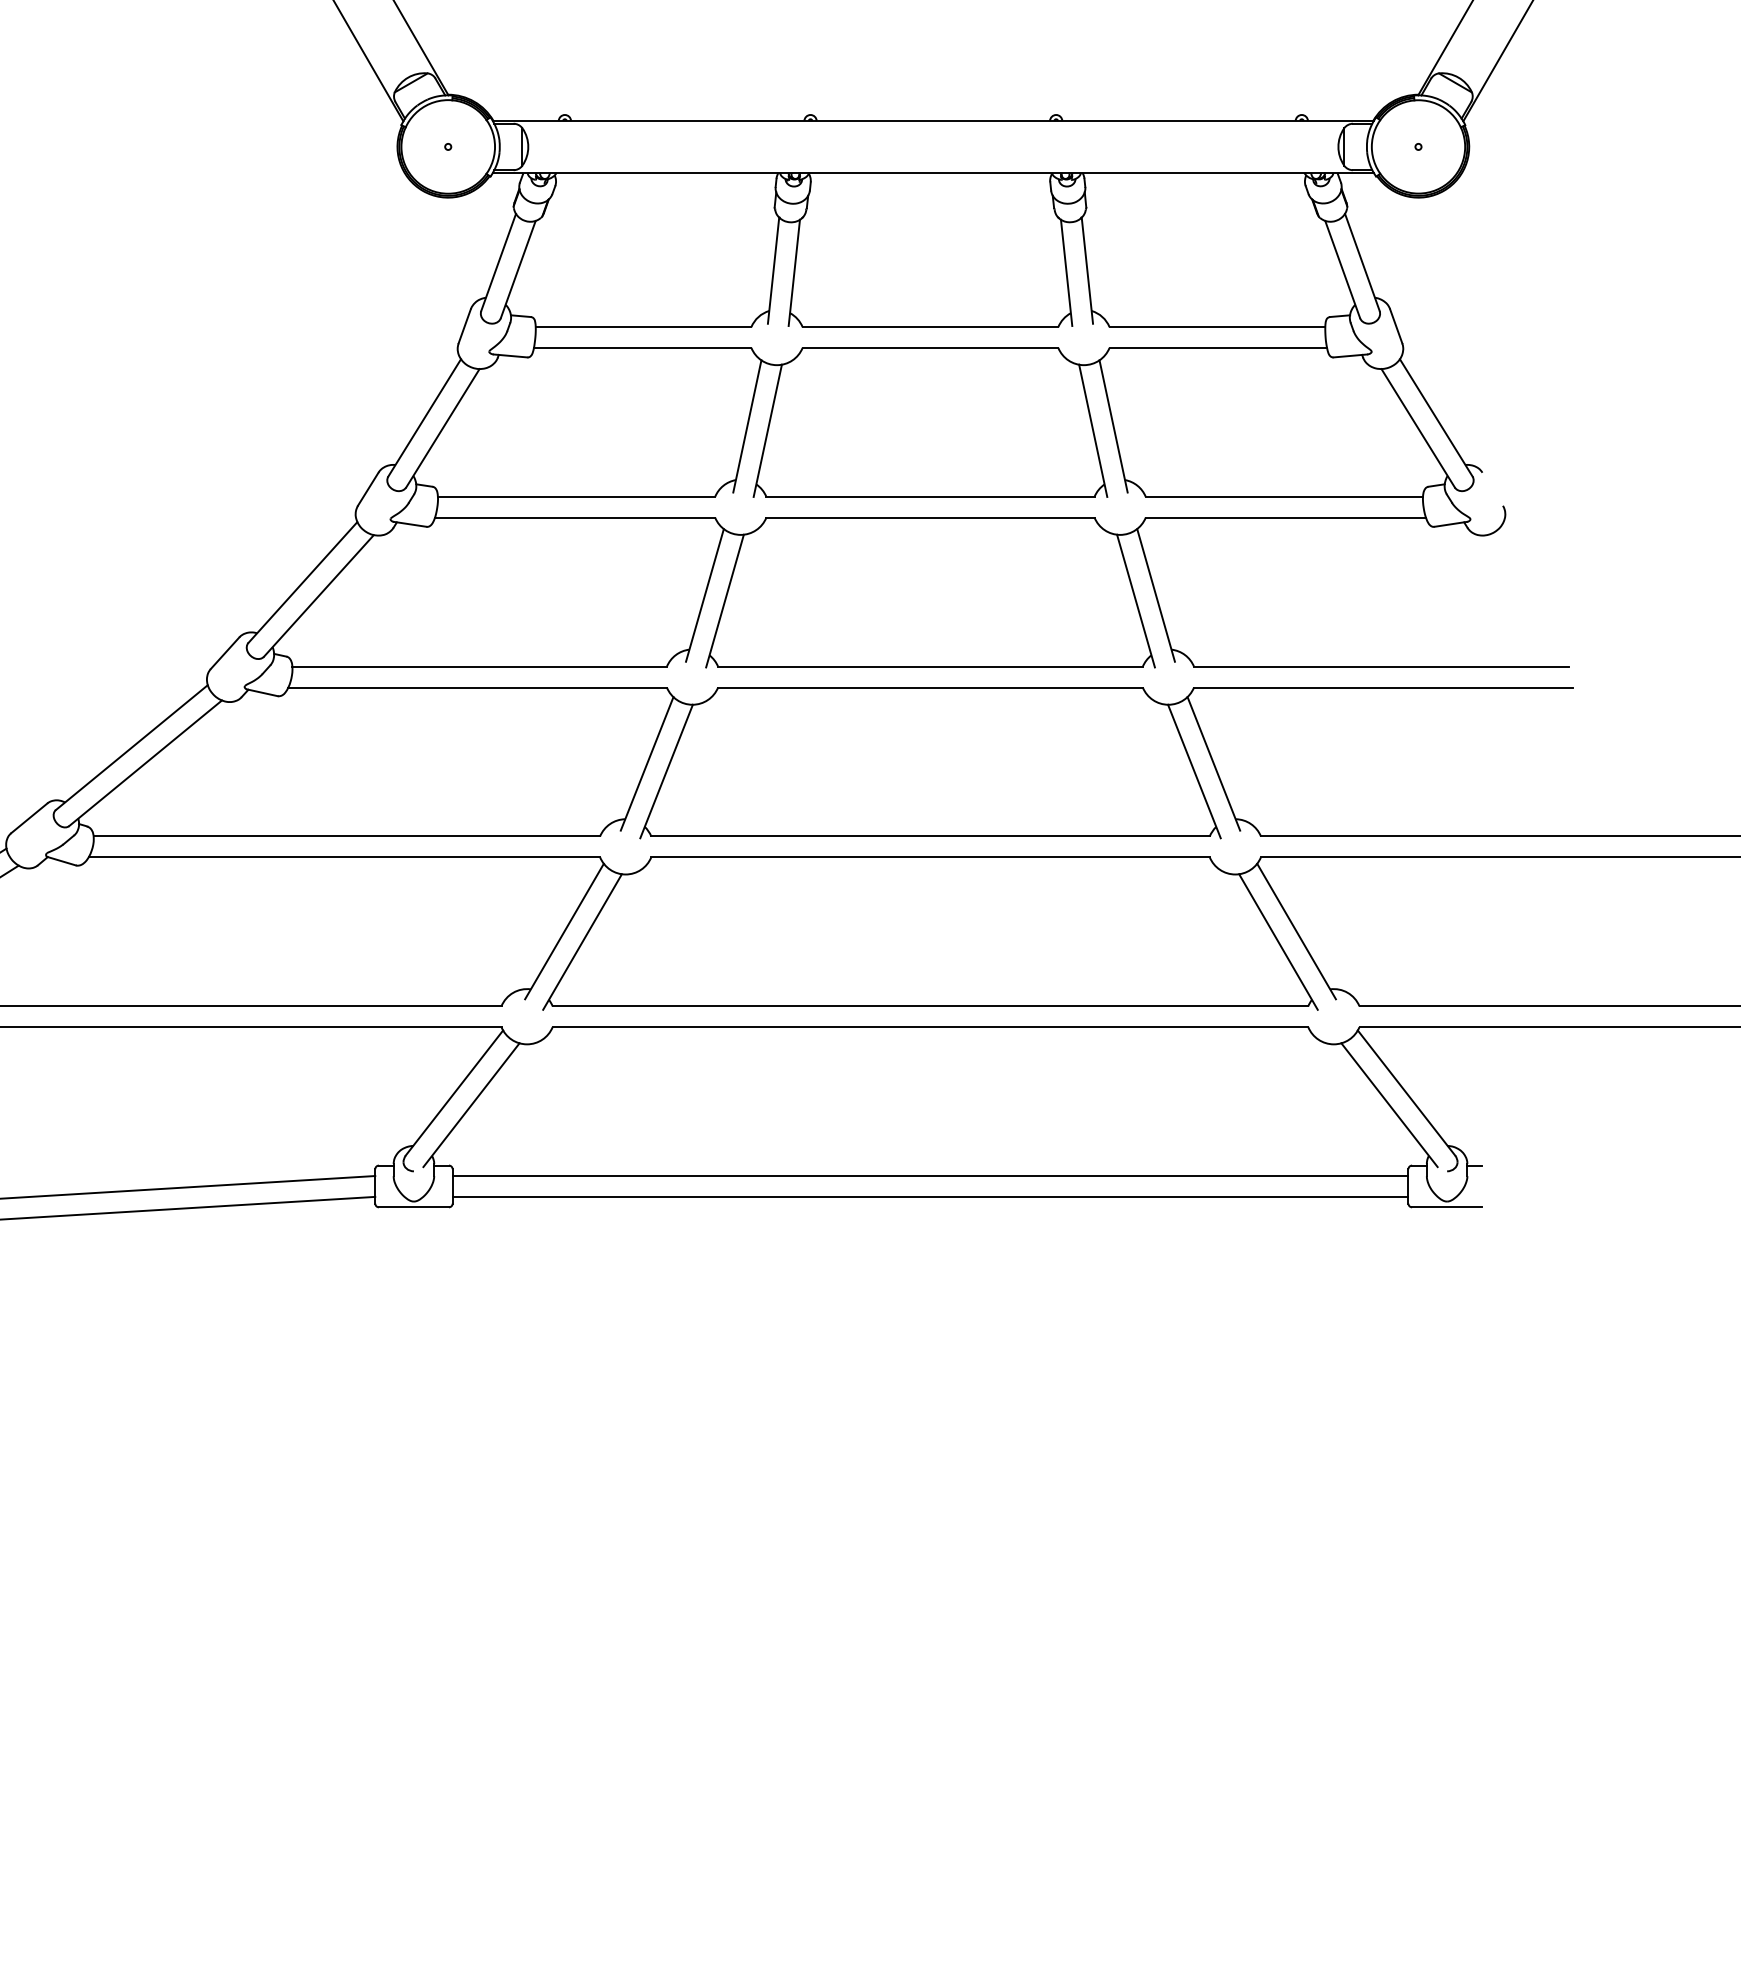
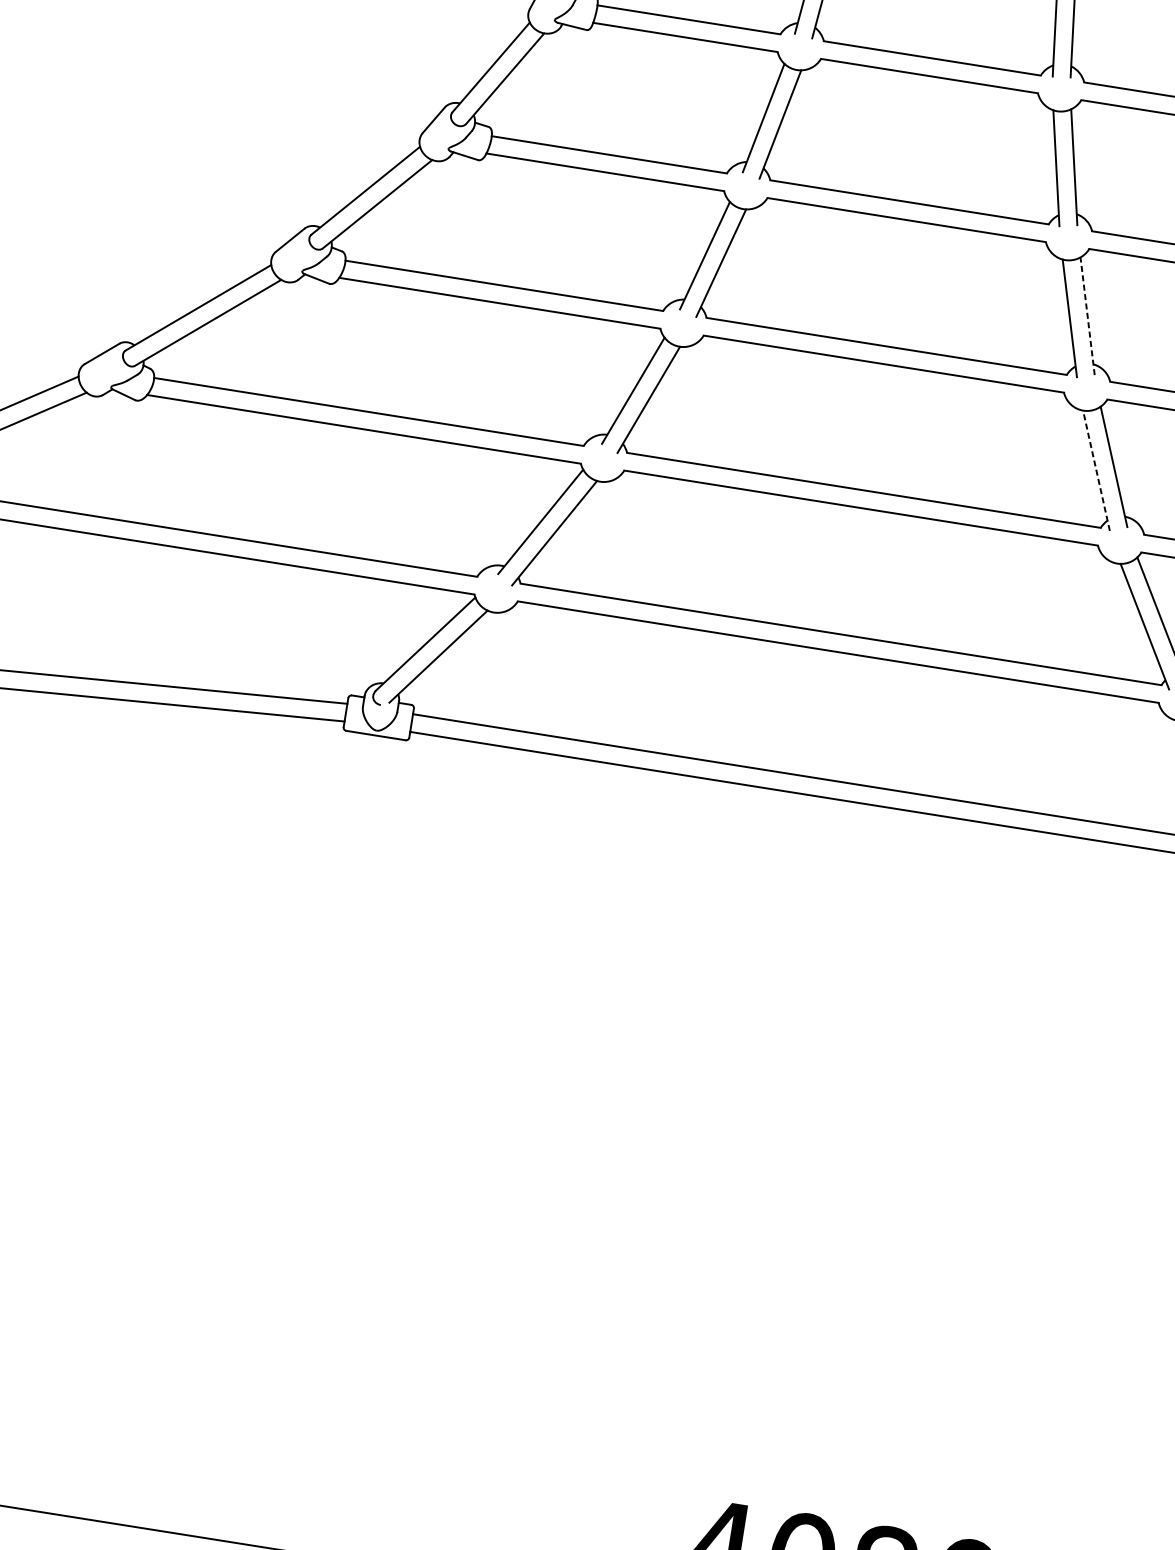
line: (1156, 595) -> (1087, 316), solid -> dashed
line: (1194, 771) -> (1096, 470), solid -> dashed

